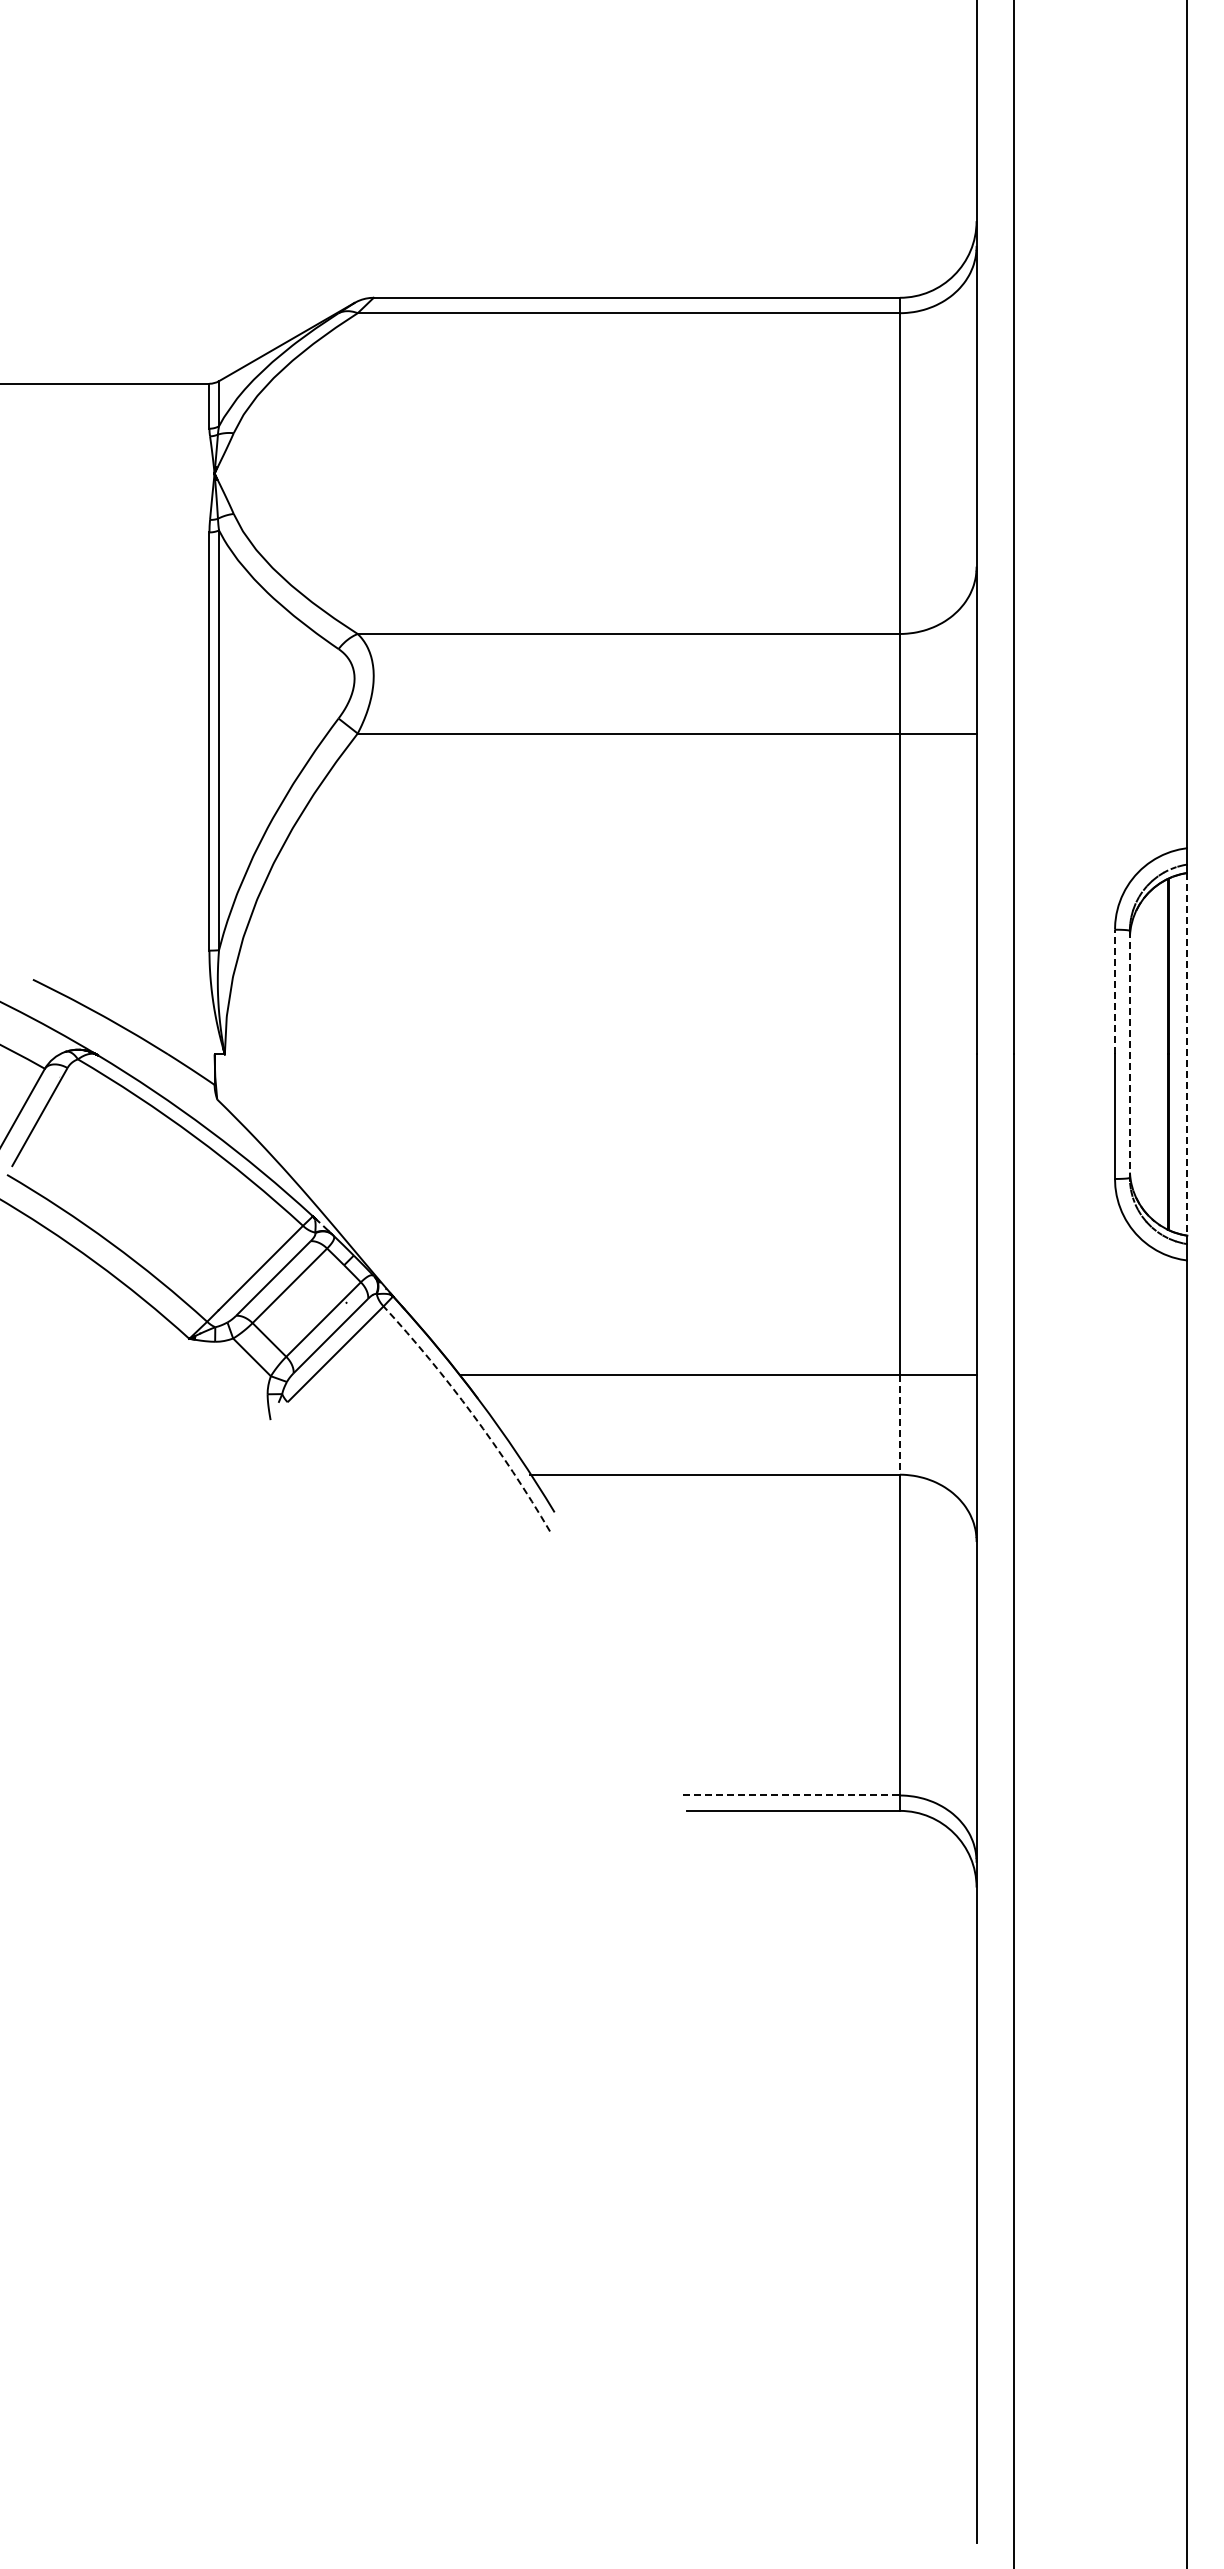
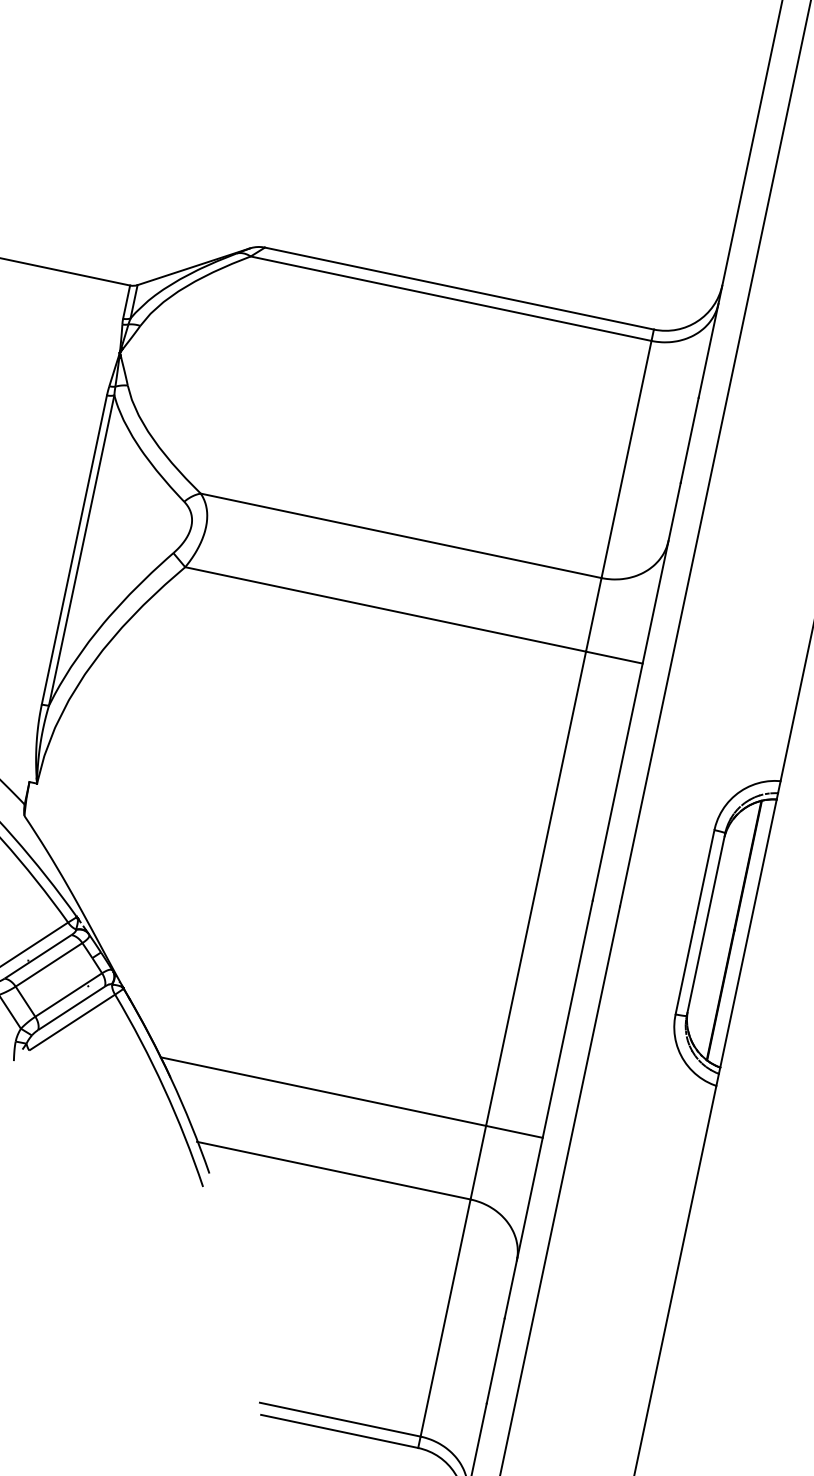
line: (1115, 991) -> (705, 875), dashed -> solid
line: (1129, 1054) -> (705, 924), dashed -> solid
line: (1187, 1054) -> (748, 933), dashed -> solid
arc: (472, 1414) -> (164, 1088), dashed -> solid
line: (899, 1424) -> (478, 1162), dashed -> solid
line: (791, 1795) -> (340, 1419), dashed -> solid

